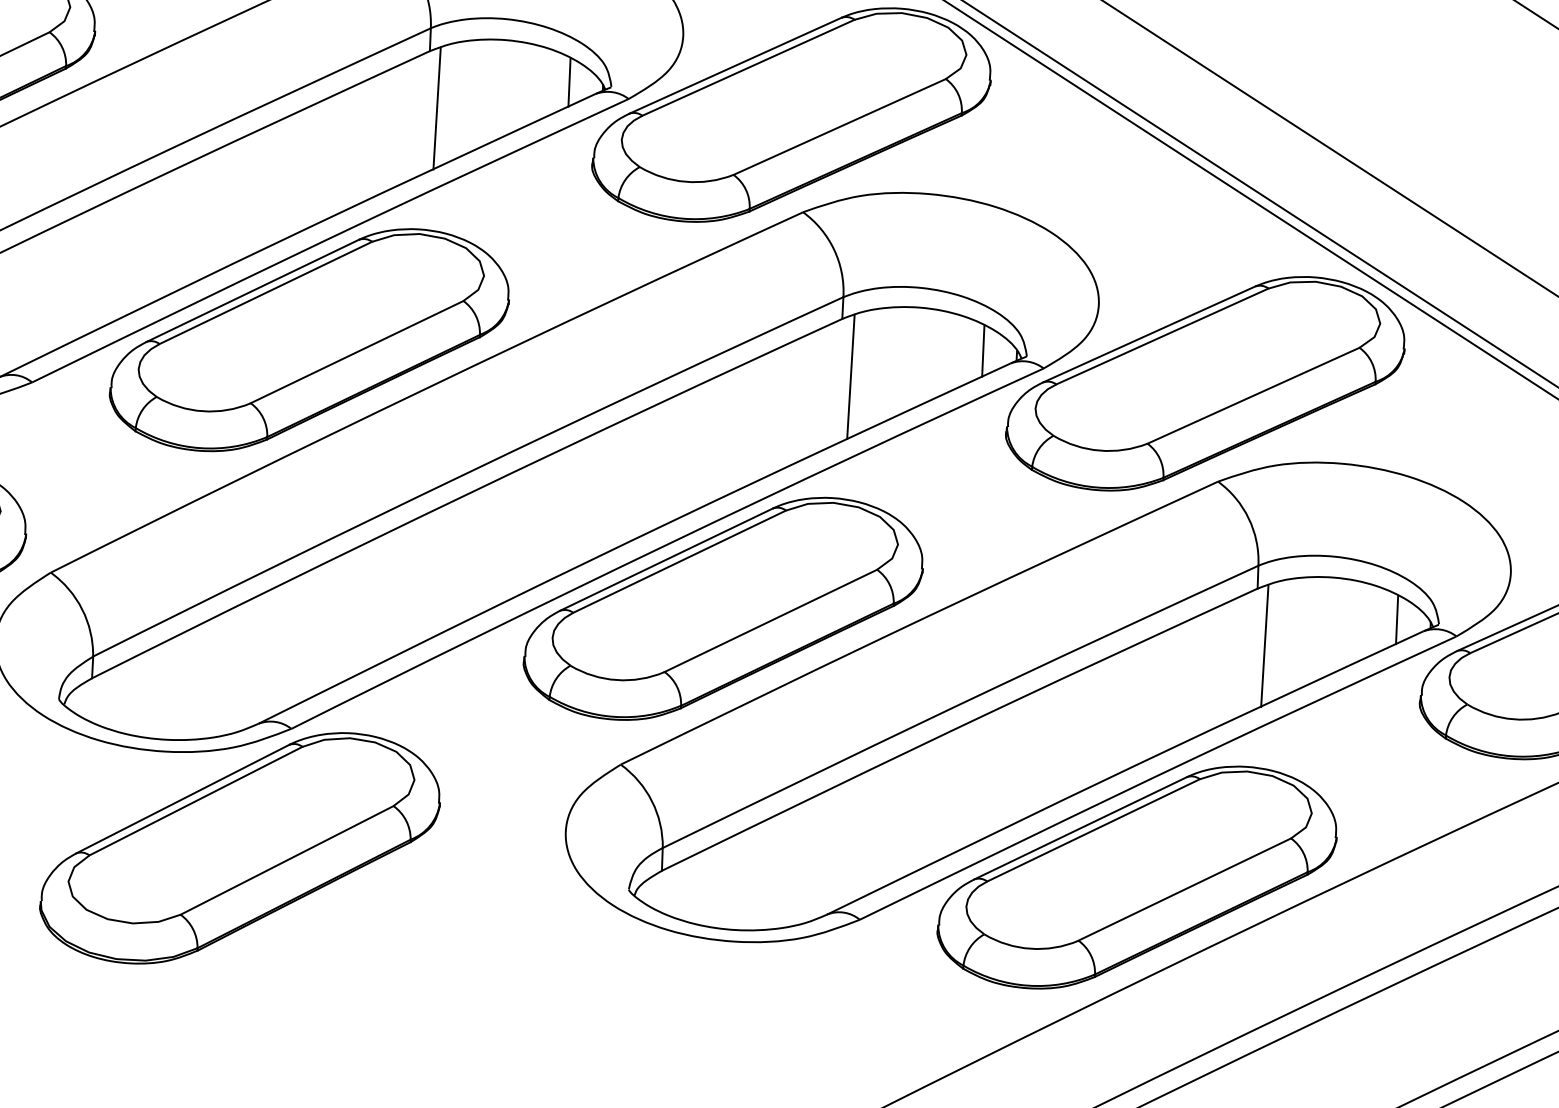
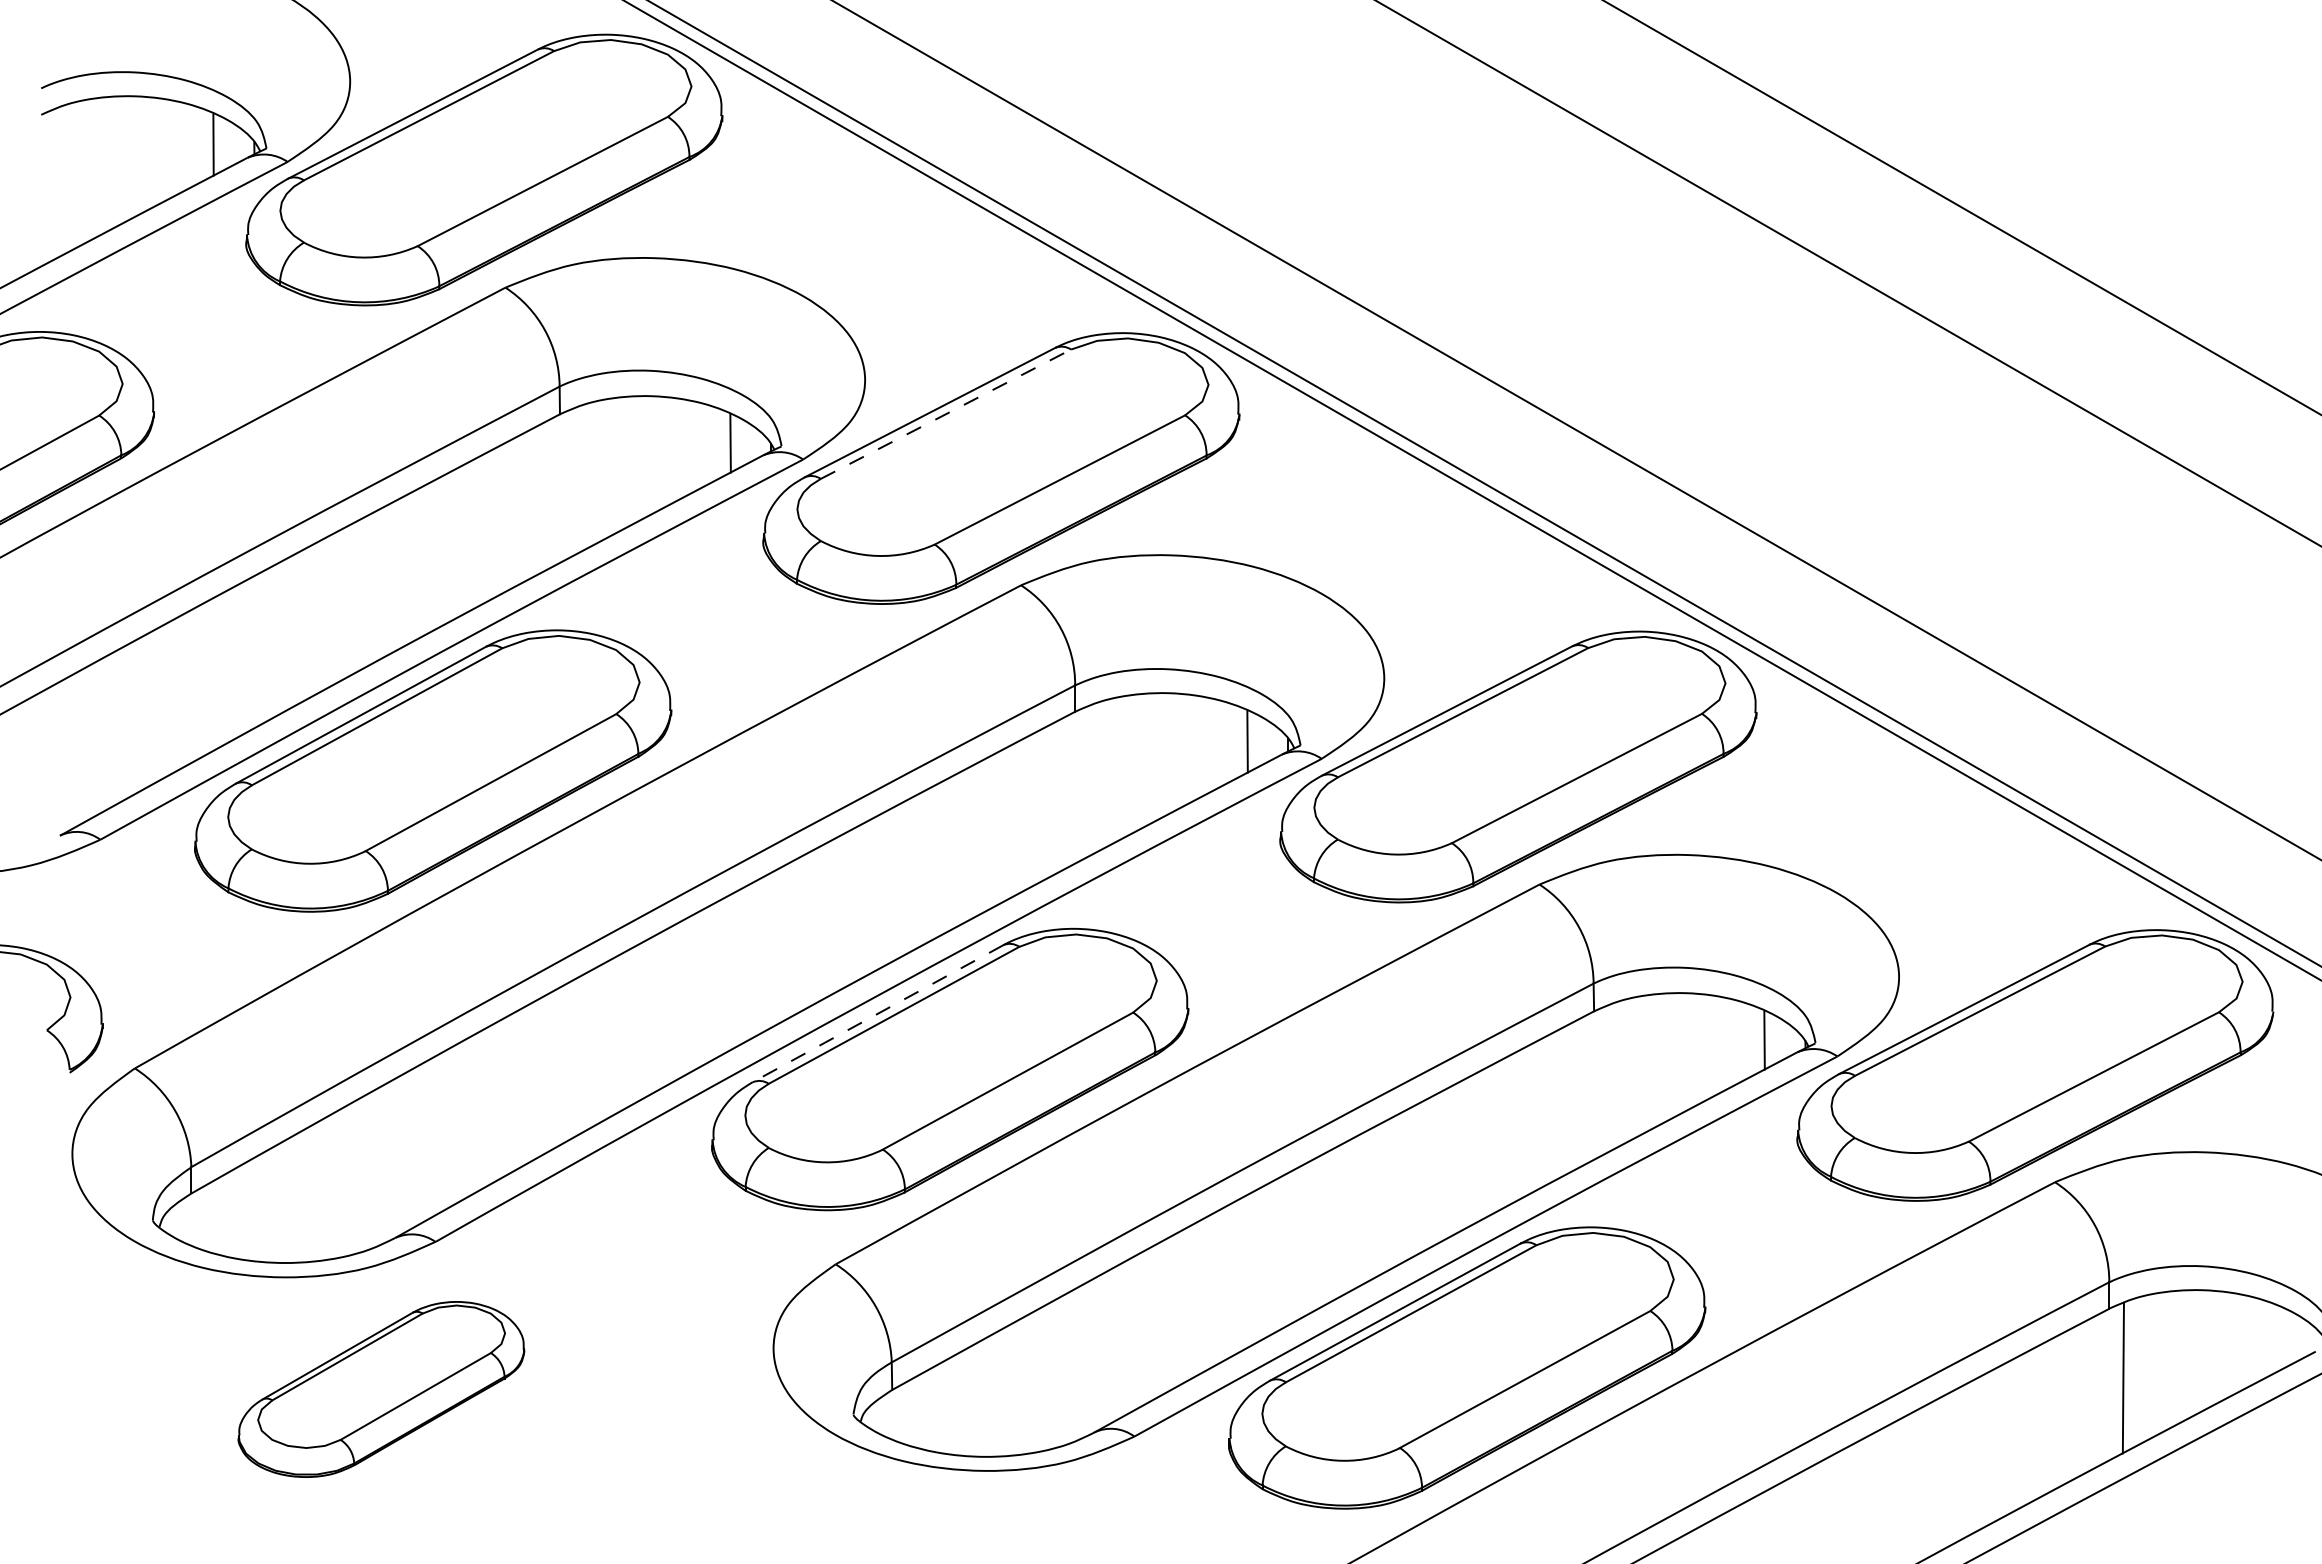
line: (748, 68) -> (946, 414), solid -> dashed
line: (436, 108) -> (571, 483), removed
line: (850, 376) -> (1088, 780), removed
line: (666, 559) -> (877, 1013), solid -> dashed
line: (1264, 646) -> (1605, 1080), removed
part: (240, 848) -> (381, 1389), size x0.6

